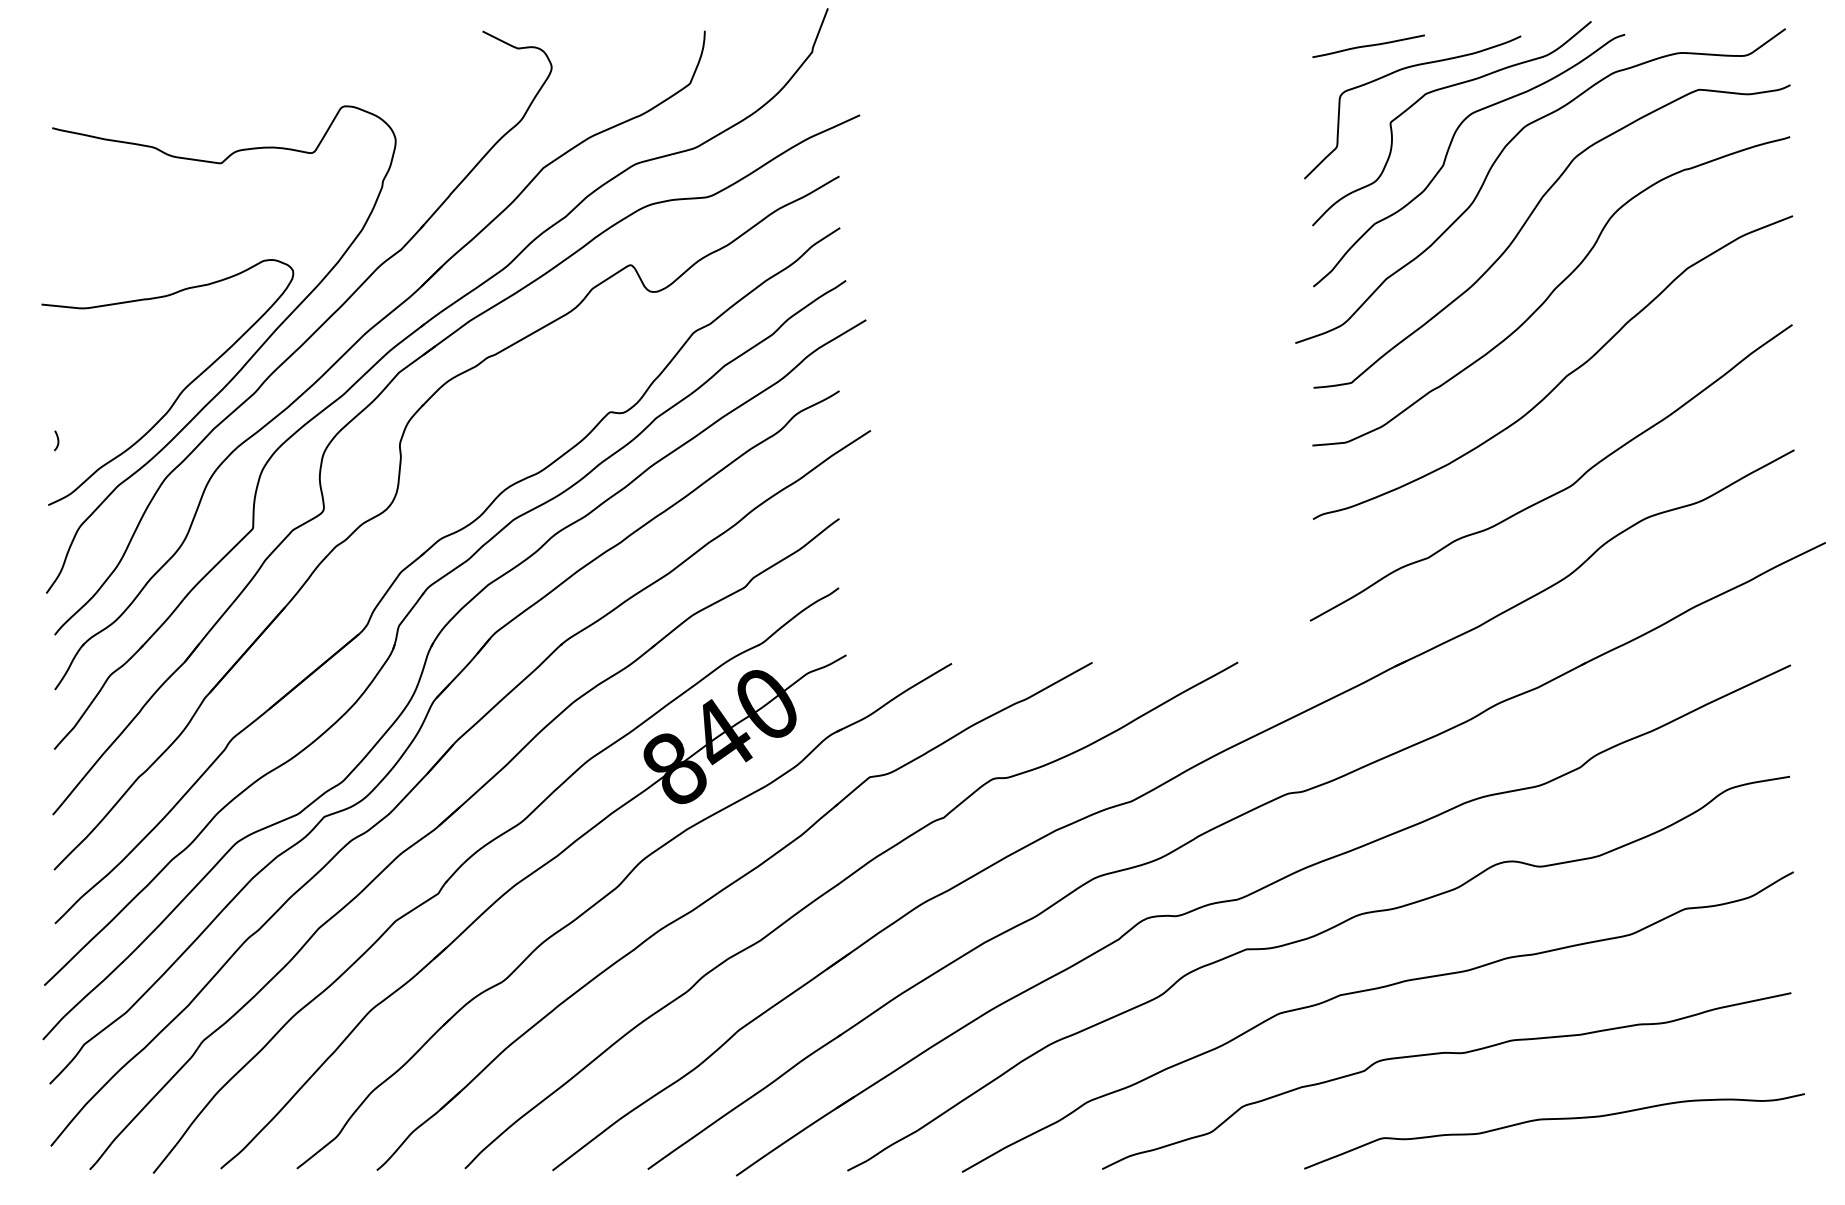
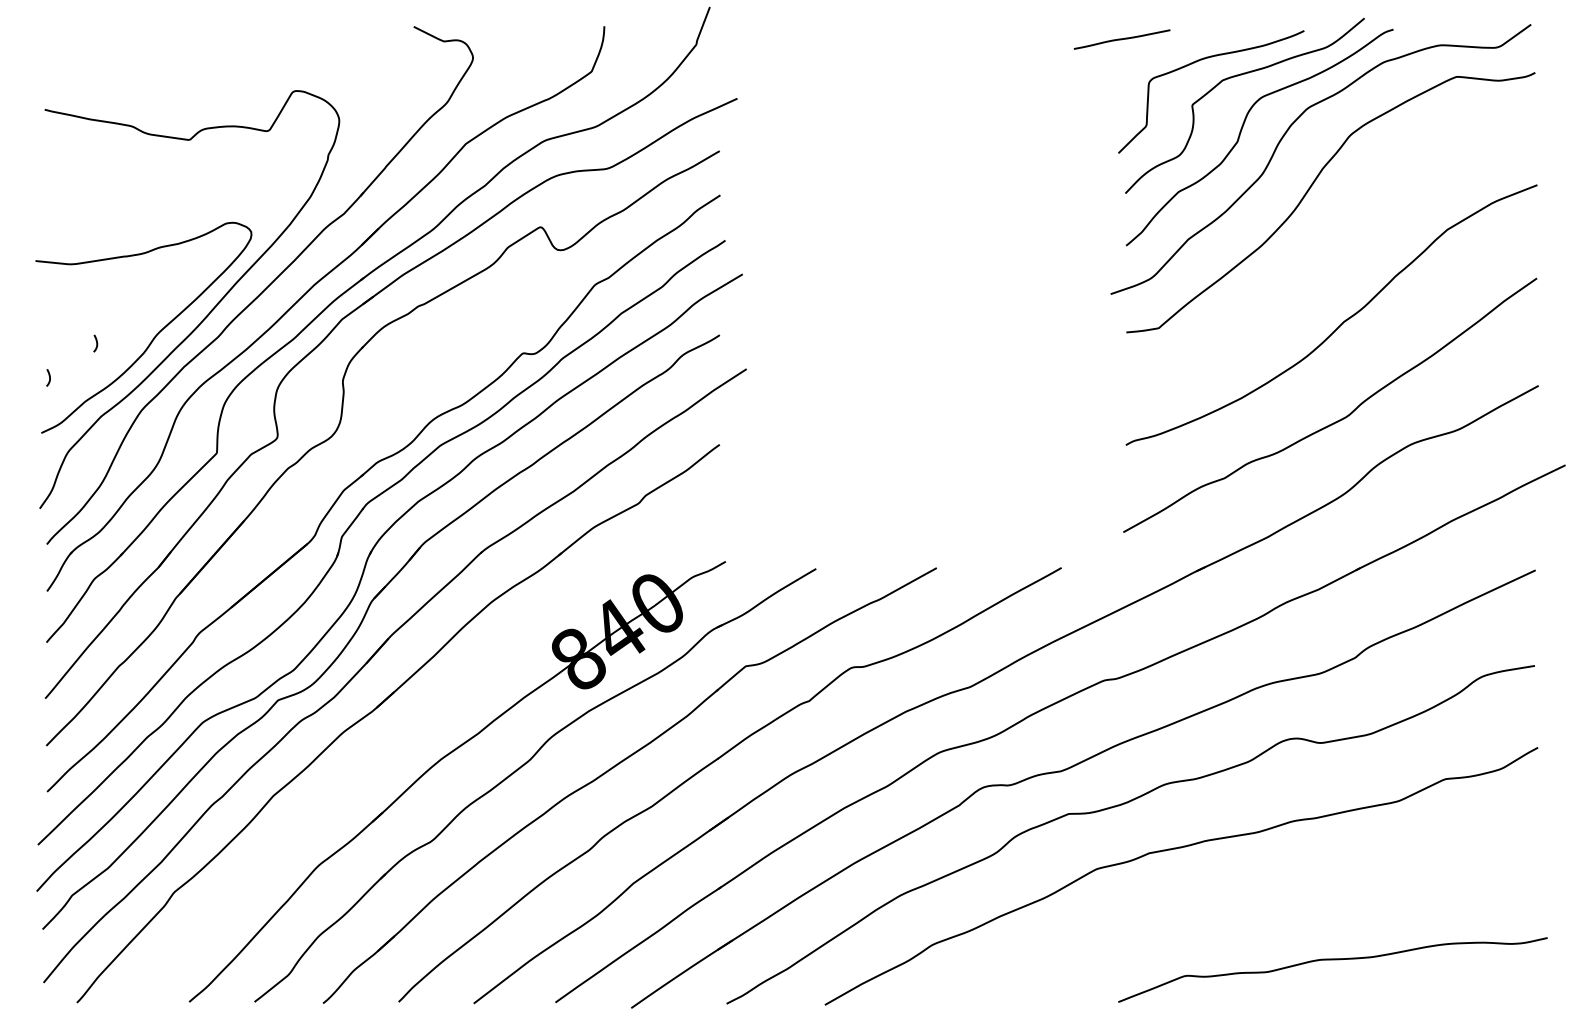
curve: (1368, 45) -> (1121, 38), moved
curve: (1551, 291) -> (1330, 249), removed
curve: (112, 400) -> (96, 343), added
part: (475, 854) -> (407, 732), removed
curve: (1440, 1054) -> (1235, 904), removed

